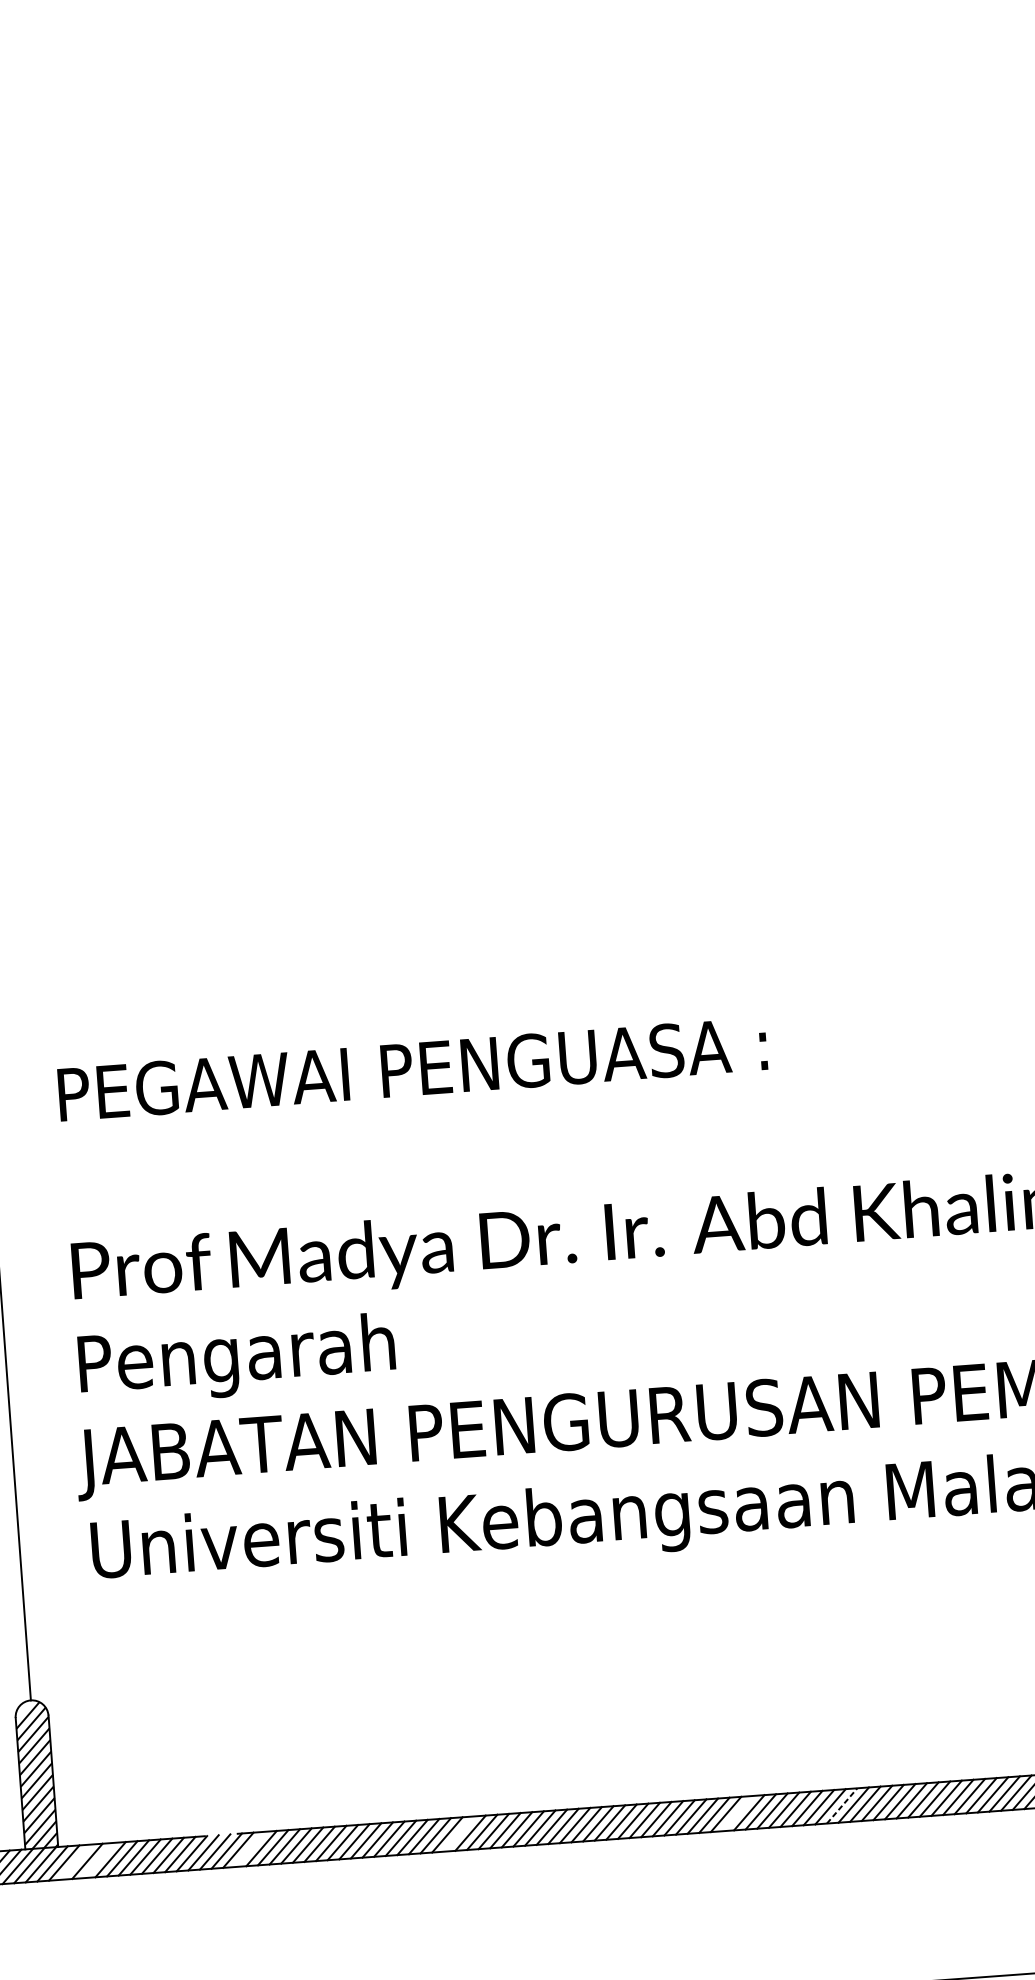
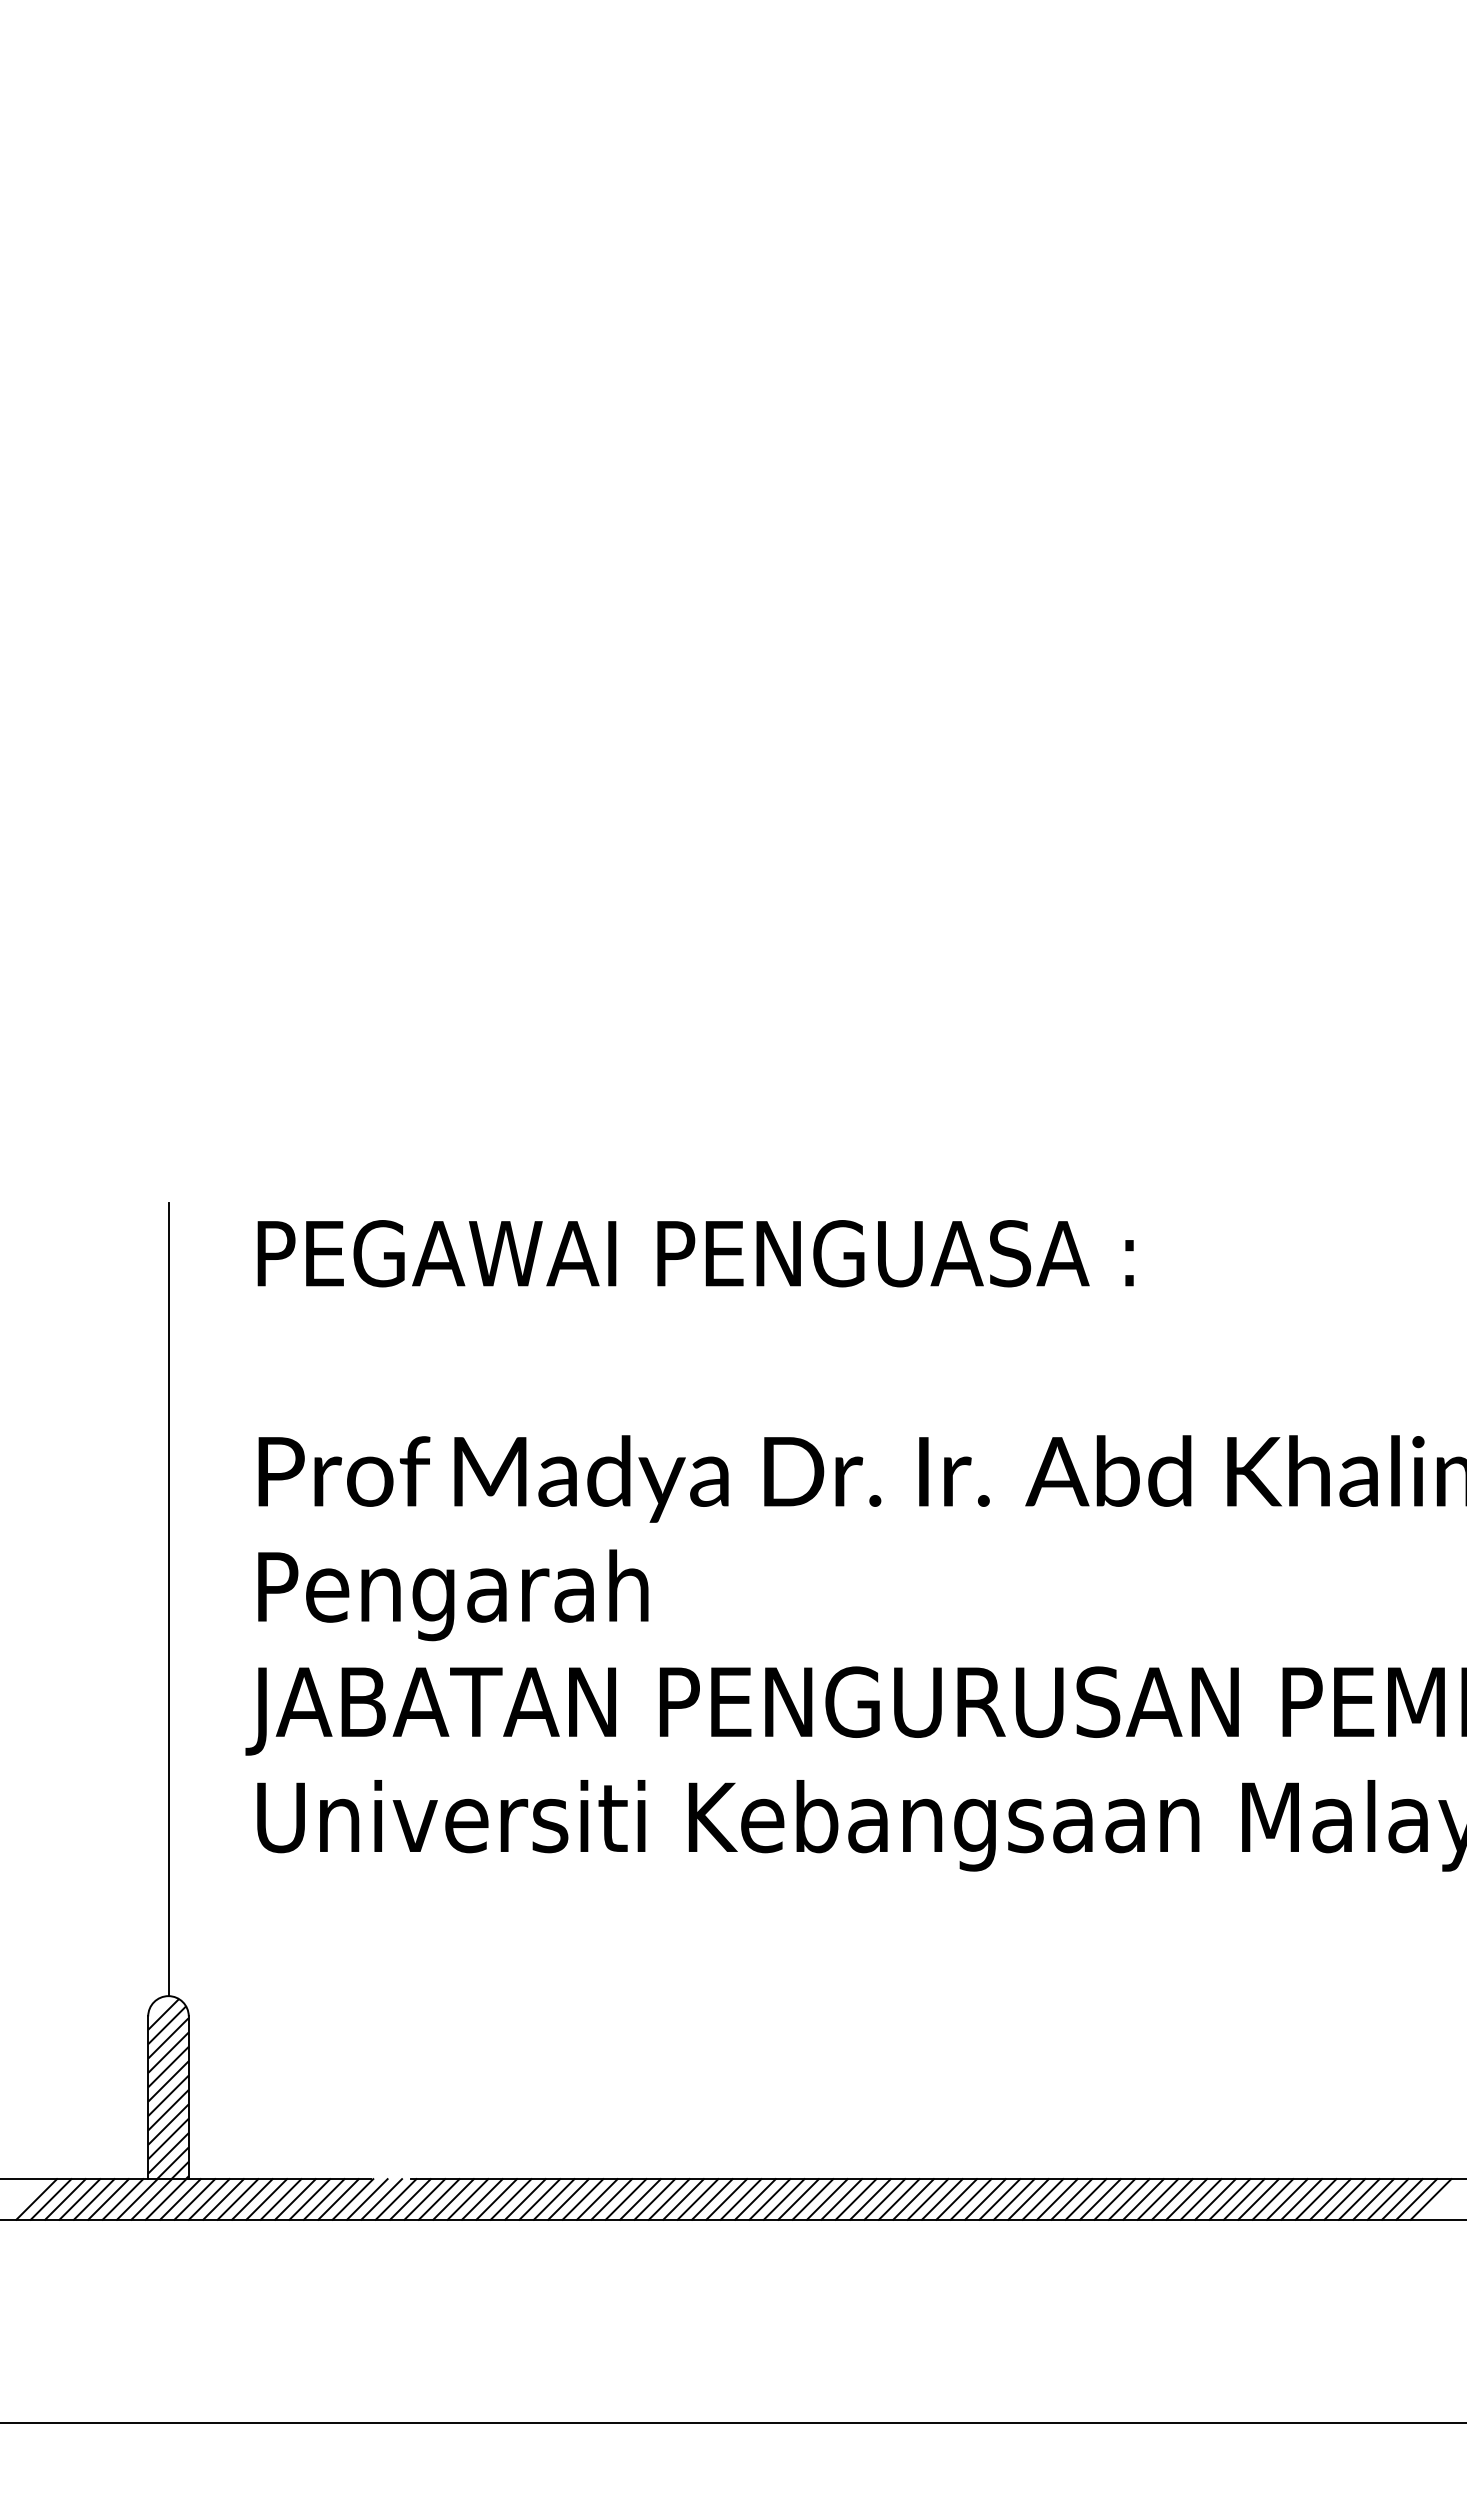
line: (841, 1806) -> (1157, 2199), dashed -> solid
line: (737, 1813) -> (1028, 2199), added
line: (458, 1834) -> (683, 2199), added
line: (249, 1849) -> (424, 2199), added
line: (98, 1860) -> (237, 2199), added
line: (75, 1862) -> (208, 2199), added

